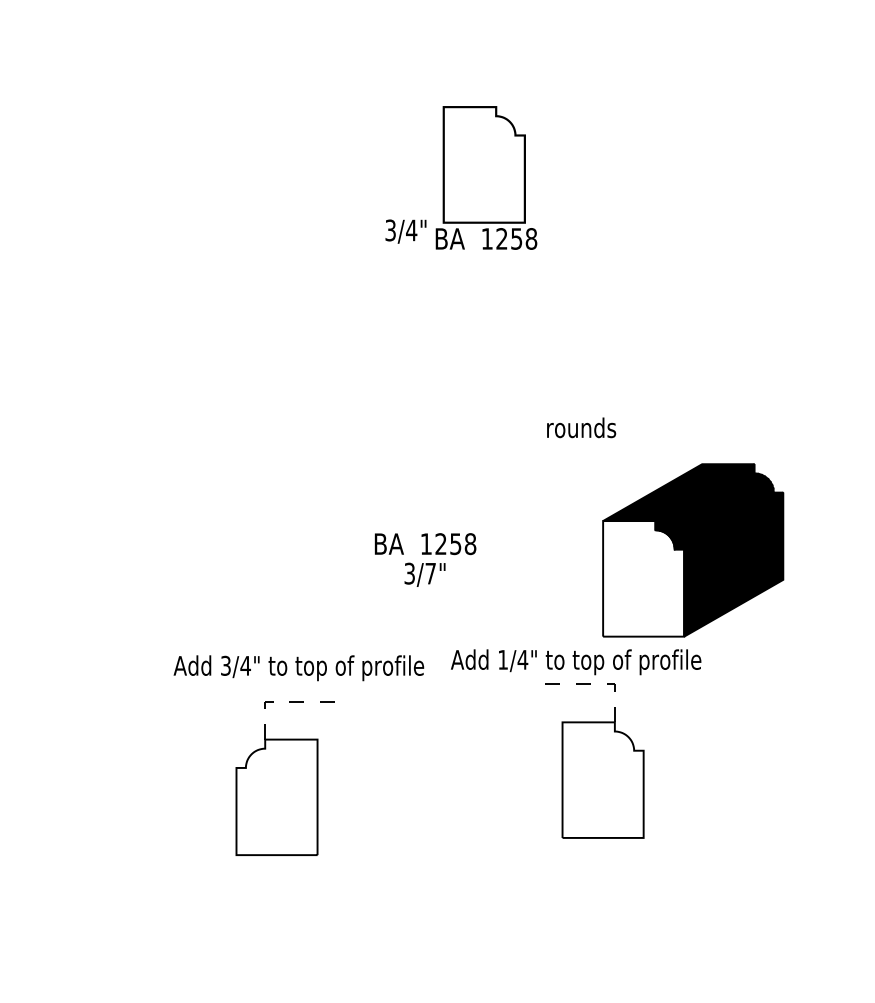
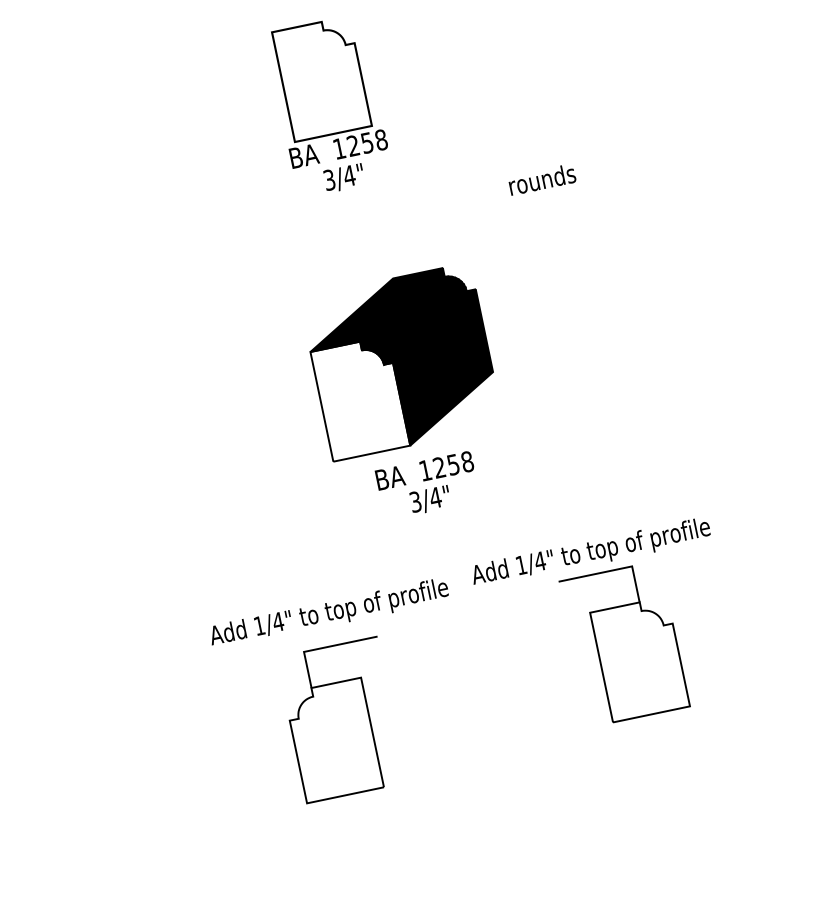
text: (486, 177) -> (326, 90), moved
text: (581, 427) -> (542, 179), moved
part: (693, 550) -> (402, 362), moved
text: (430, 573) -> (435, 497), 3/7" -> 3/4"
text: (225, 665) -> (259, 625), 3/4" -> 1/4"
line: (595, 684) -> (613, 570), dashed -> solid
line: (284, 701) -> (322, 648), dashed -> solid

